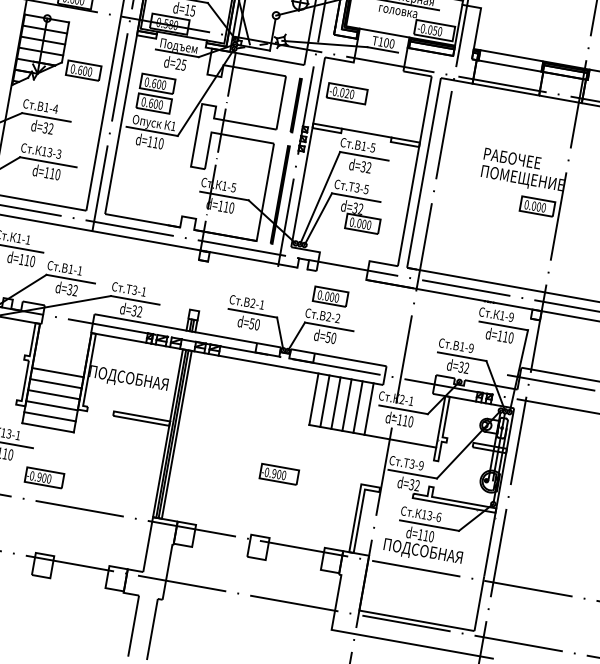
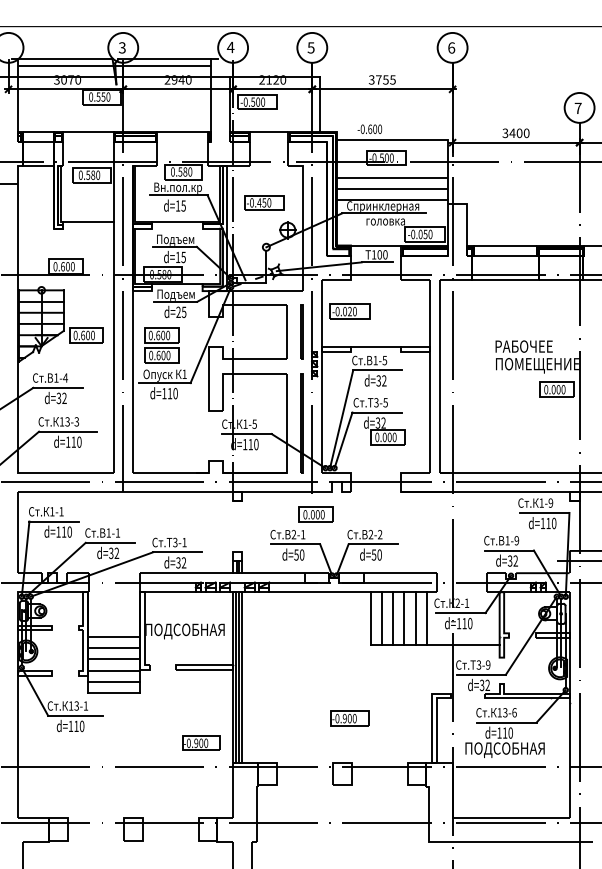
part: (329, 296) -> (315, 514), moved
part: (278, 474) -> (349, 718), moved
part: (44, 477) -> (201, 742), moved

